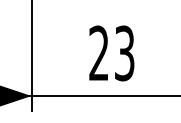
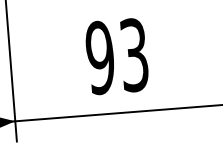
text: (99, 53) -> (100, 57), 23 -> 93

